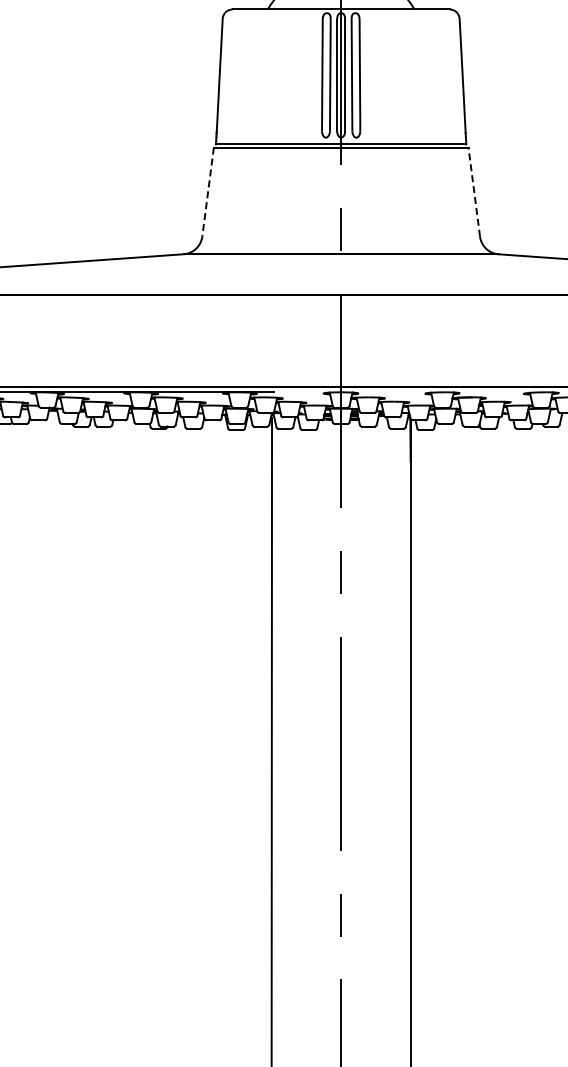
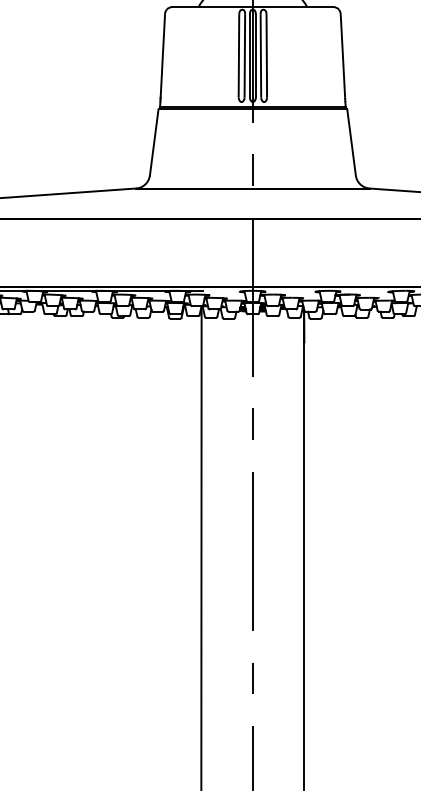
line: (208, 192) -> (154, 142), dashed -> solid
line: (474, 192) -> (351, 142), dashed -> solid

